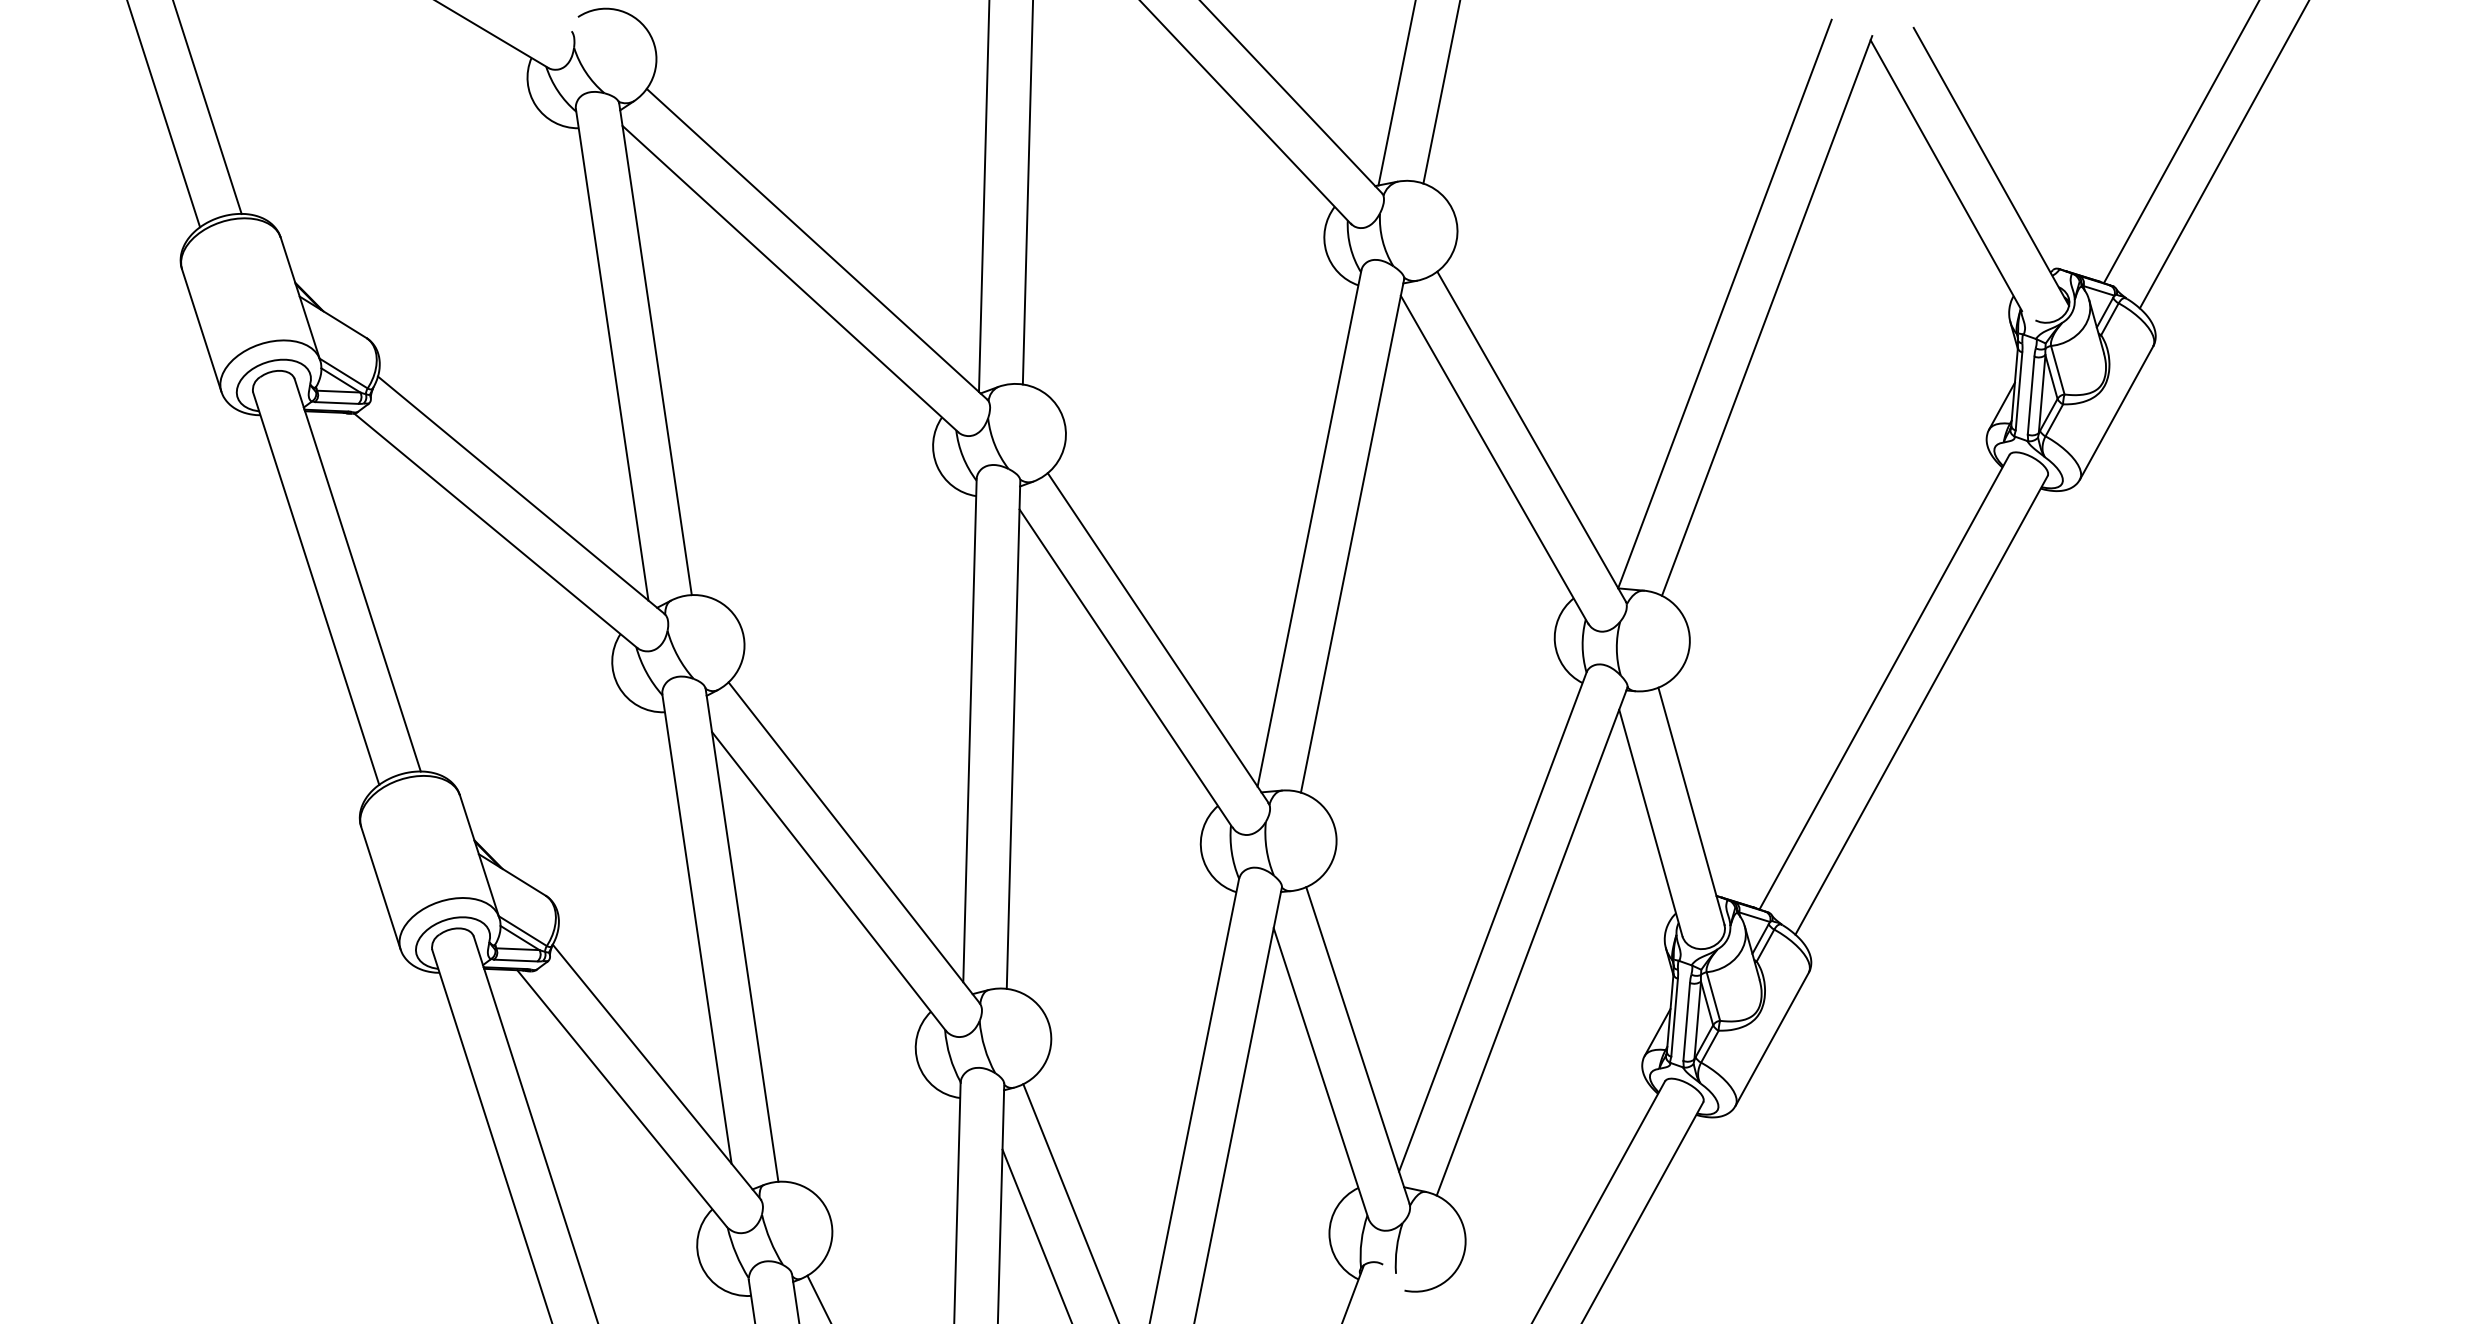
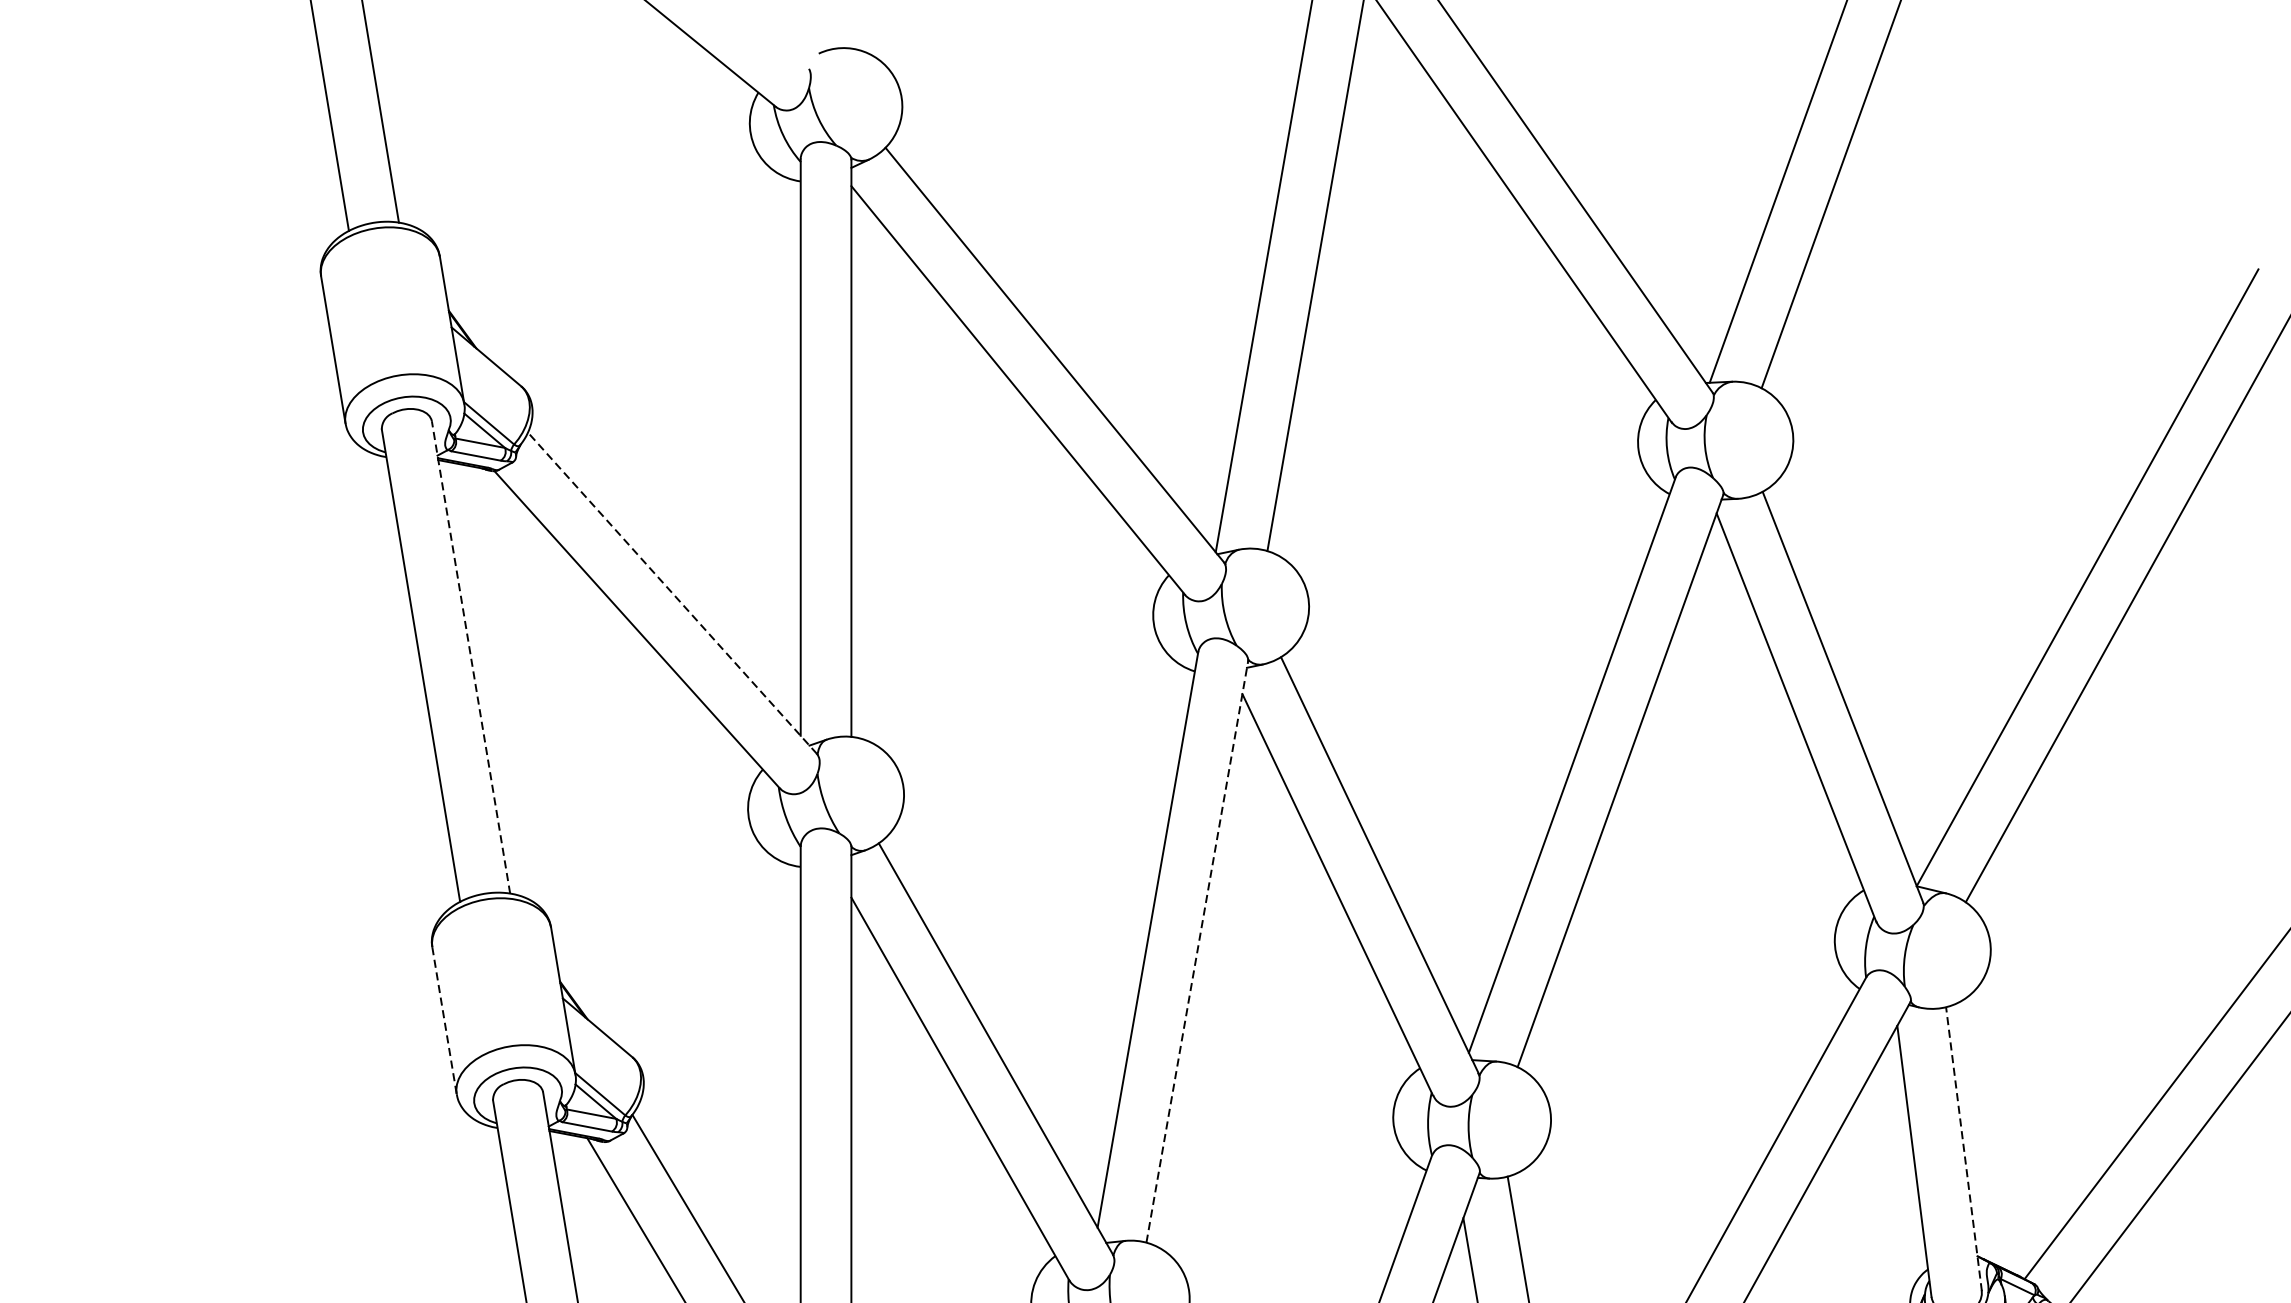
line: (520, 494) -> (671, 592), solid -> dashed
line: (357, 574) -> (470, 656), solid -> dashed
line: (1013, 734) -> (1197, 951), solid -> dashed
line: (1691, 805) -> (1964, 1148), solid -> dashed
line: (380, 888) -> (444, 1021), solid -> dashed

